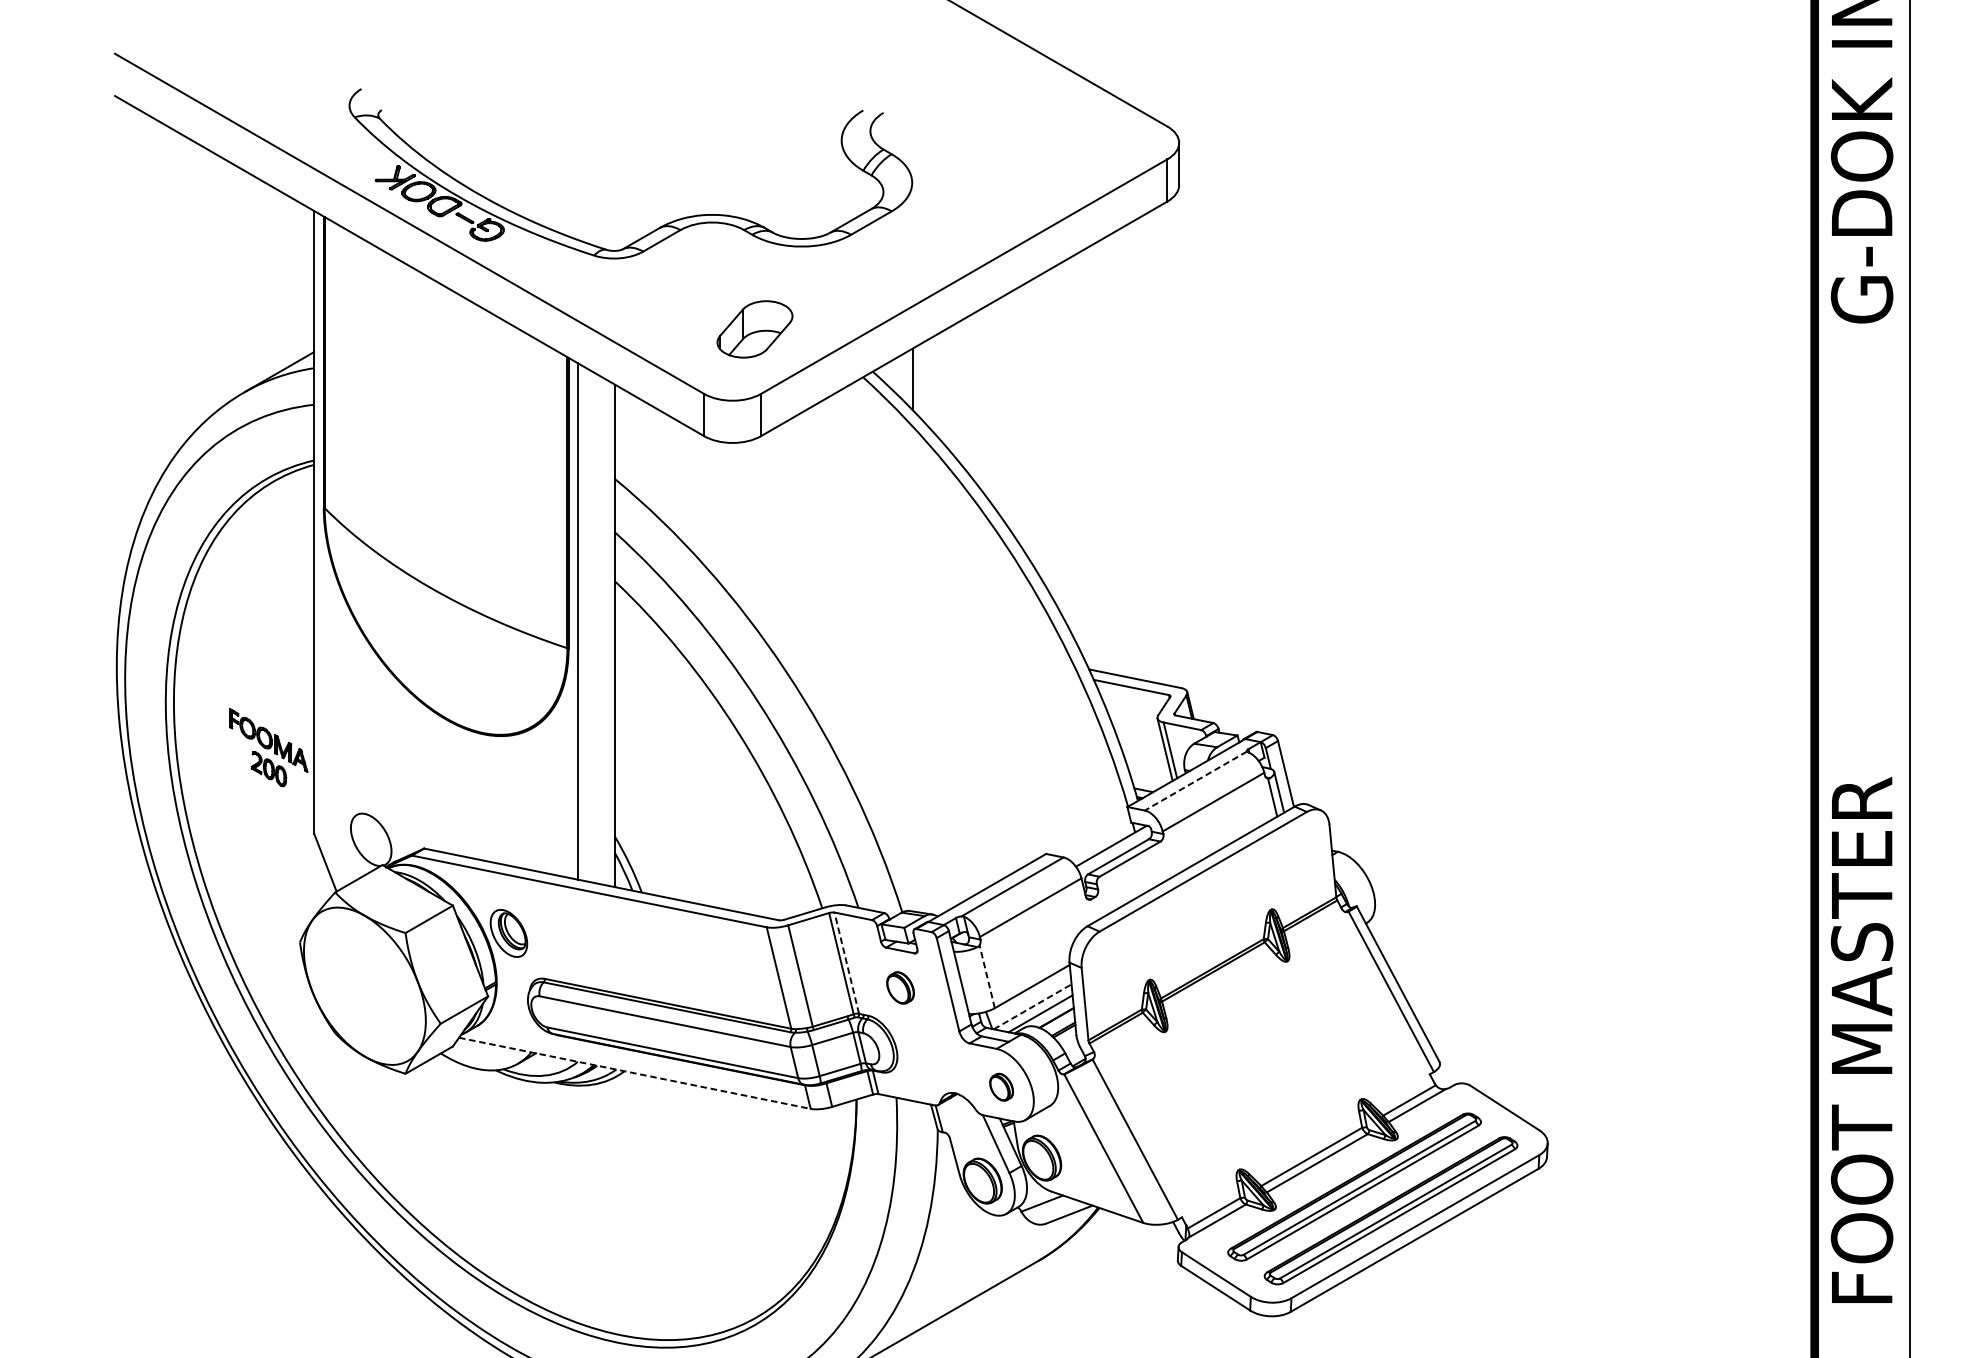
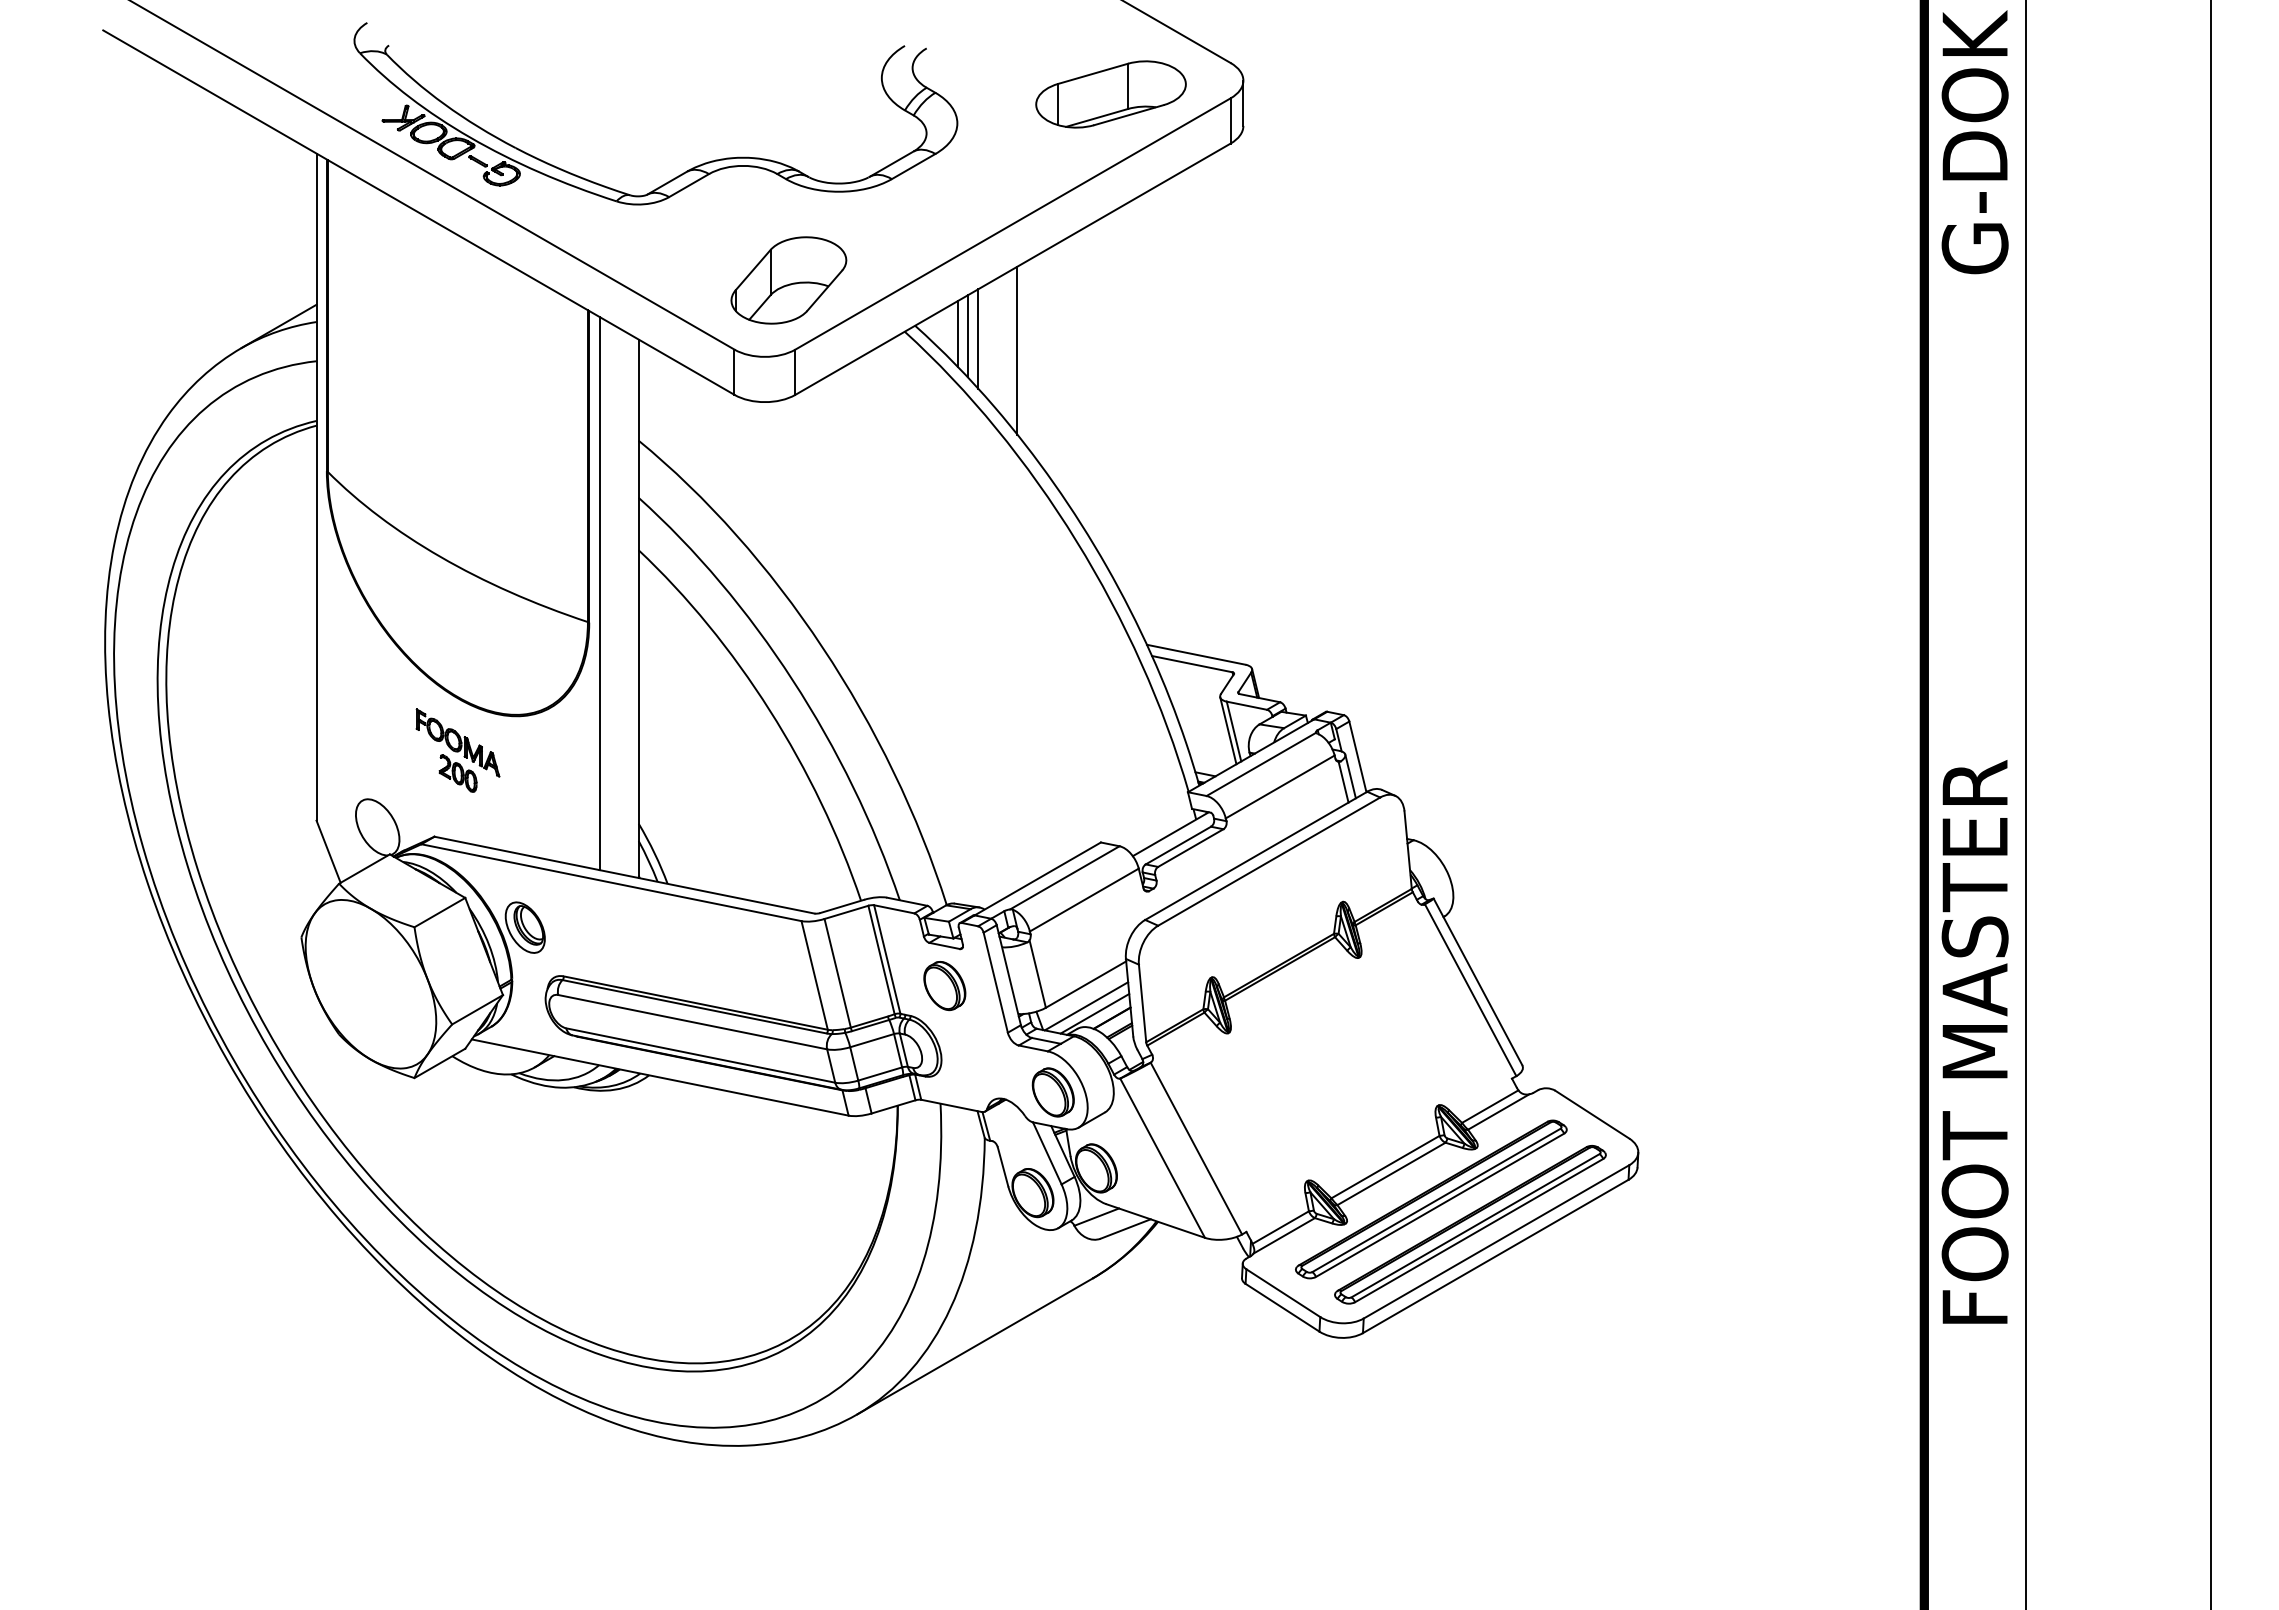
part: (1055, 155) -> (1110, 94), added
part: (754, 329) -> (788, 280), size x1.43
line: (921, 381) -> (967, 336), added
line: (931, 383) -> (978, 338), added
line: (968, 394) -> (1017, 350), added
part: (268, 747) -> (457, 750), moved
line: (1195, 781) -> (1260, 764), dashed -> solid
line: (846, 963) -> (887, 959), dashed -> solid
line: (986, 977) -> (1037, 974), dashed -> solid
part: (900, 988) -> (944, 986), size x1.43
line: (1032, 1007) -> (1086, 1006), dashed -> solid
line: (635, 1073) -> (660, 1077), dashed -> solid
part: (1000, 1087) -> (1052, 1092), size x1.67

